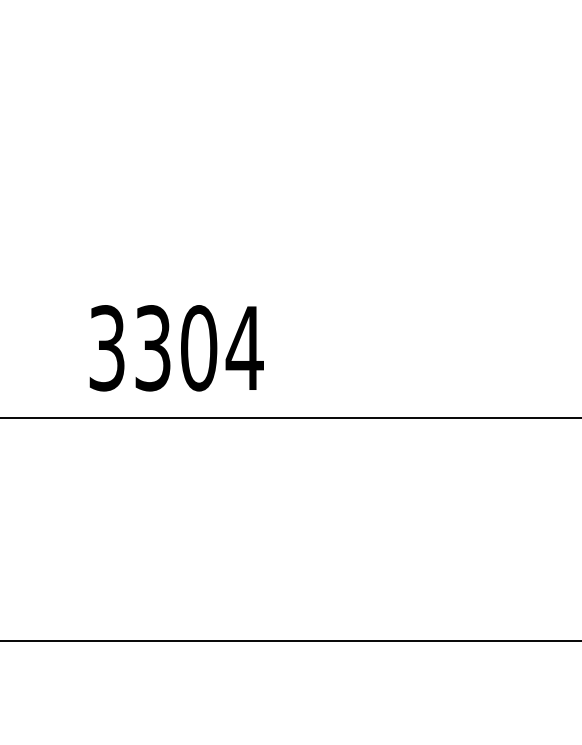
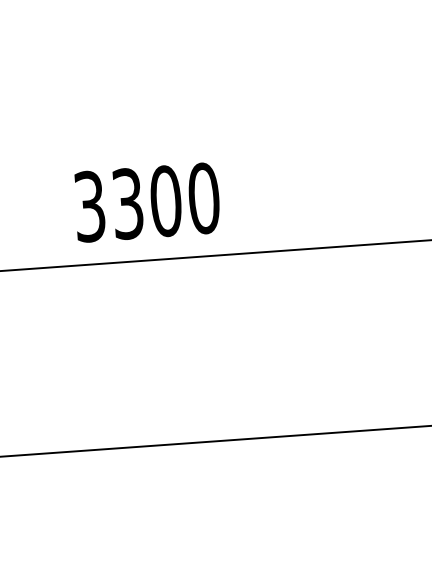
text: (244, 348) -> (203, 198), 3304 -> 3300

